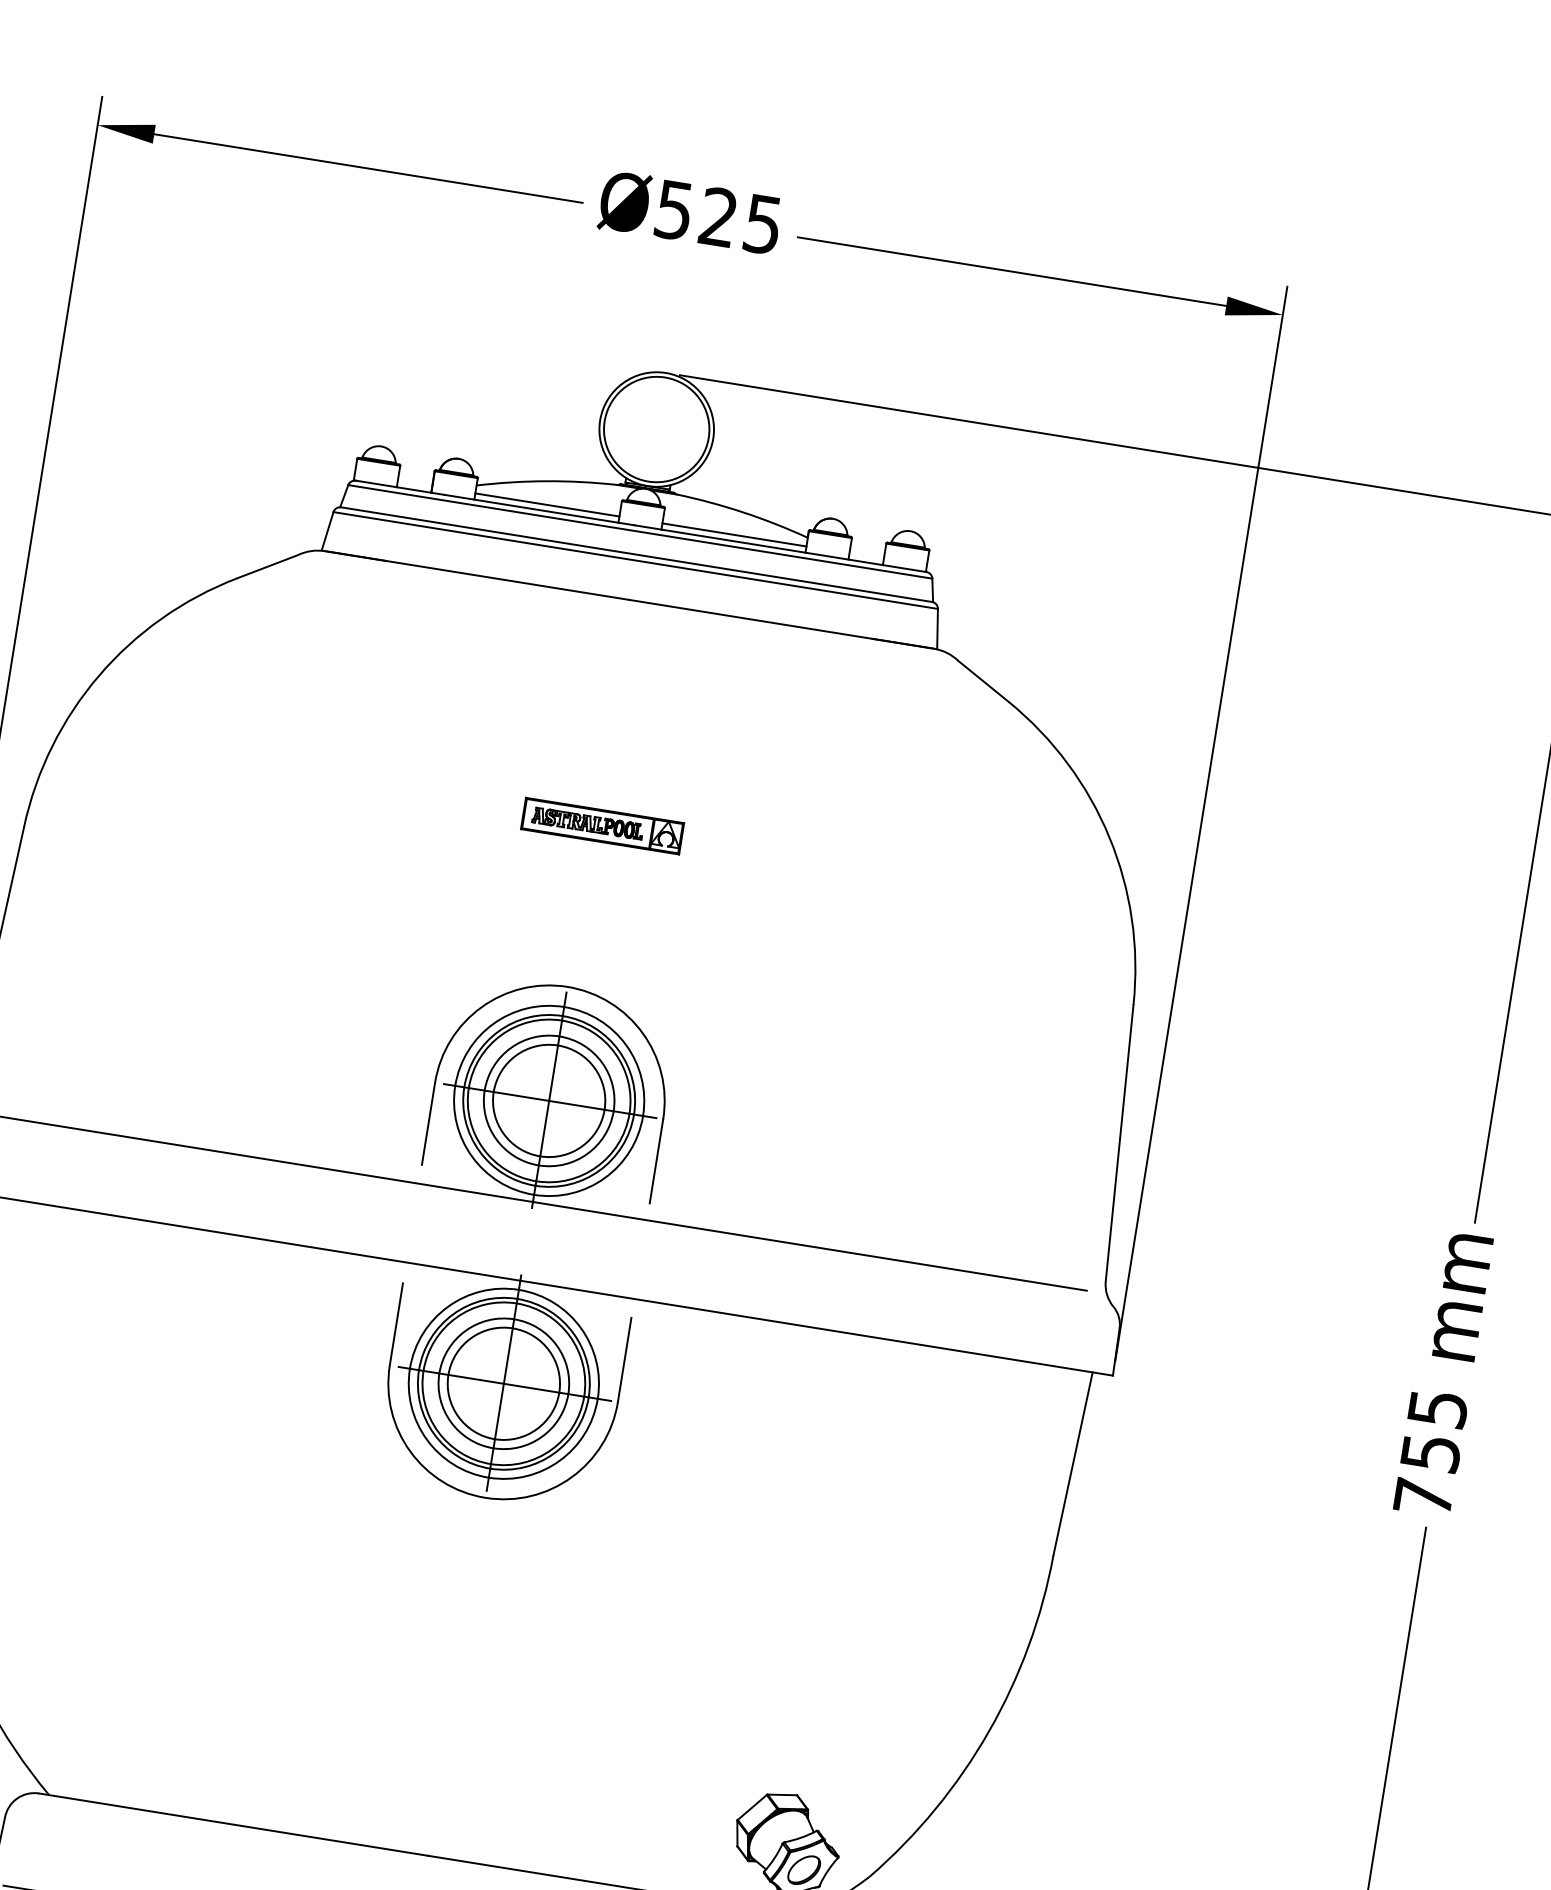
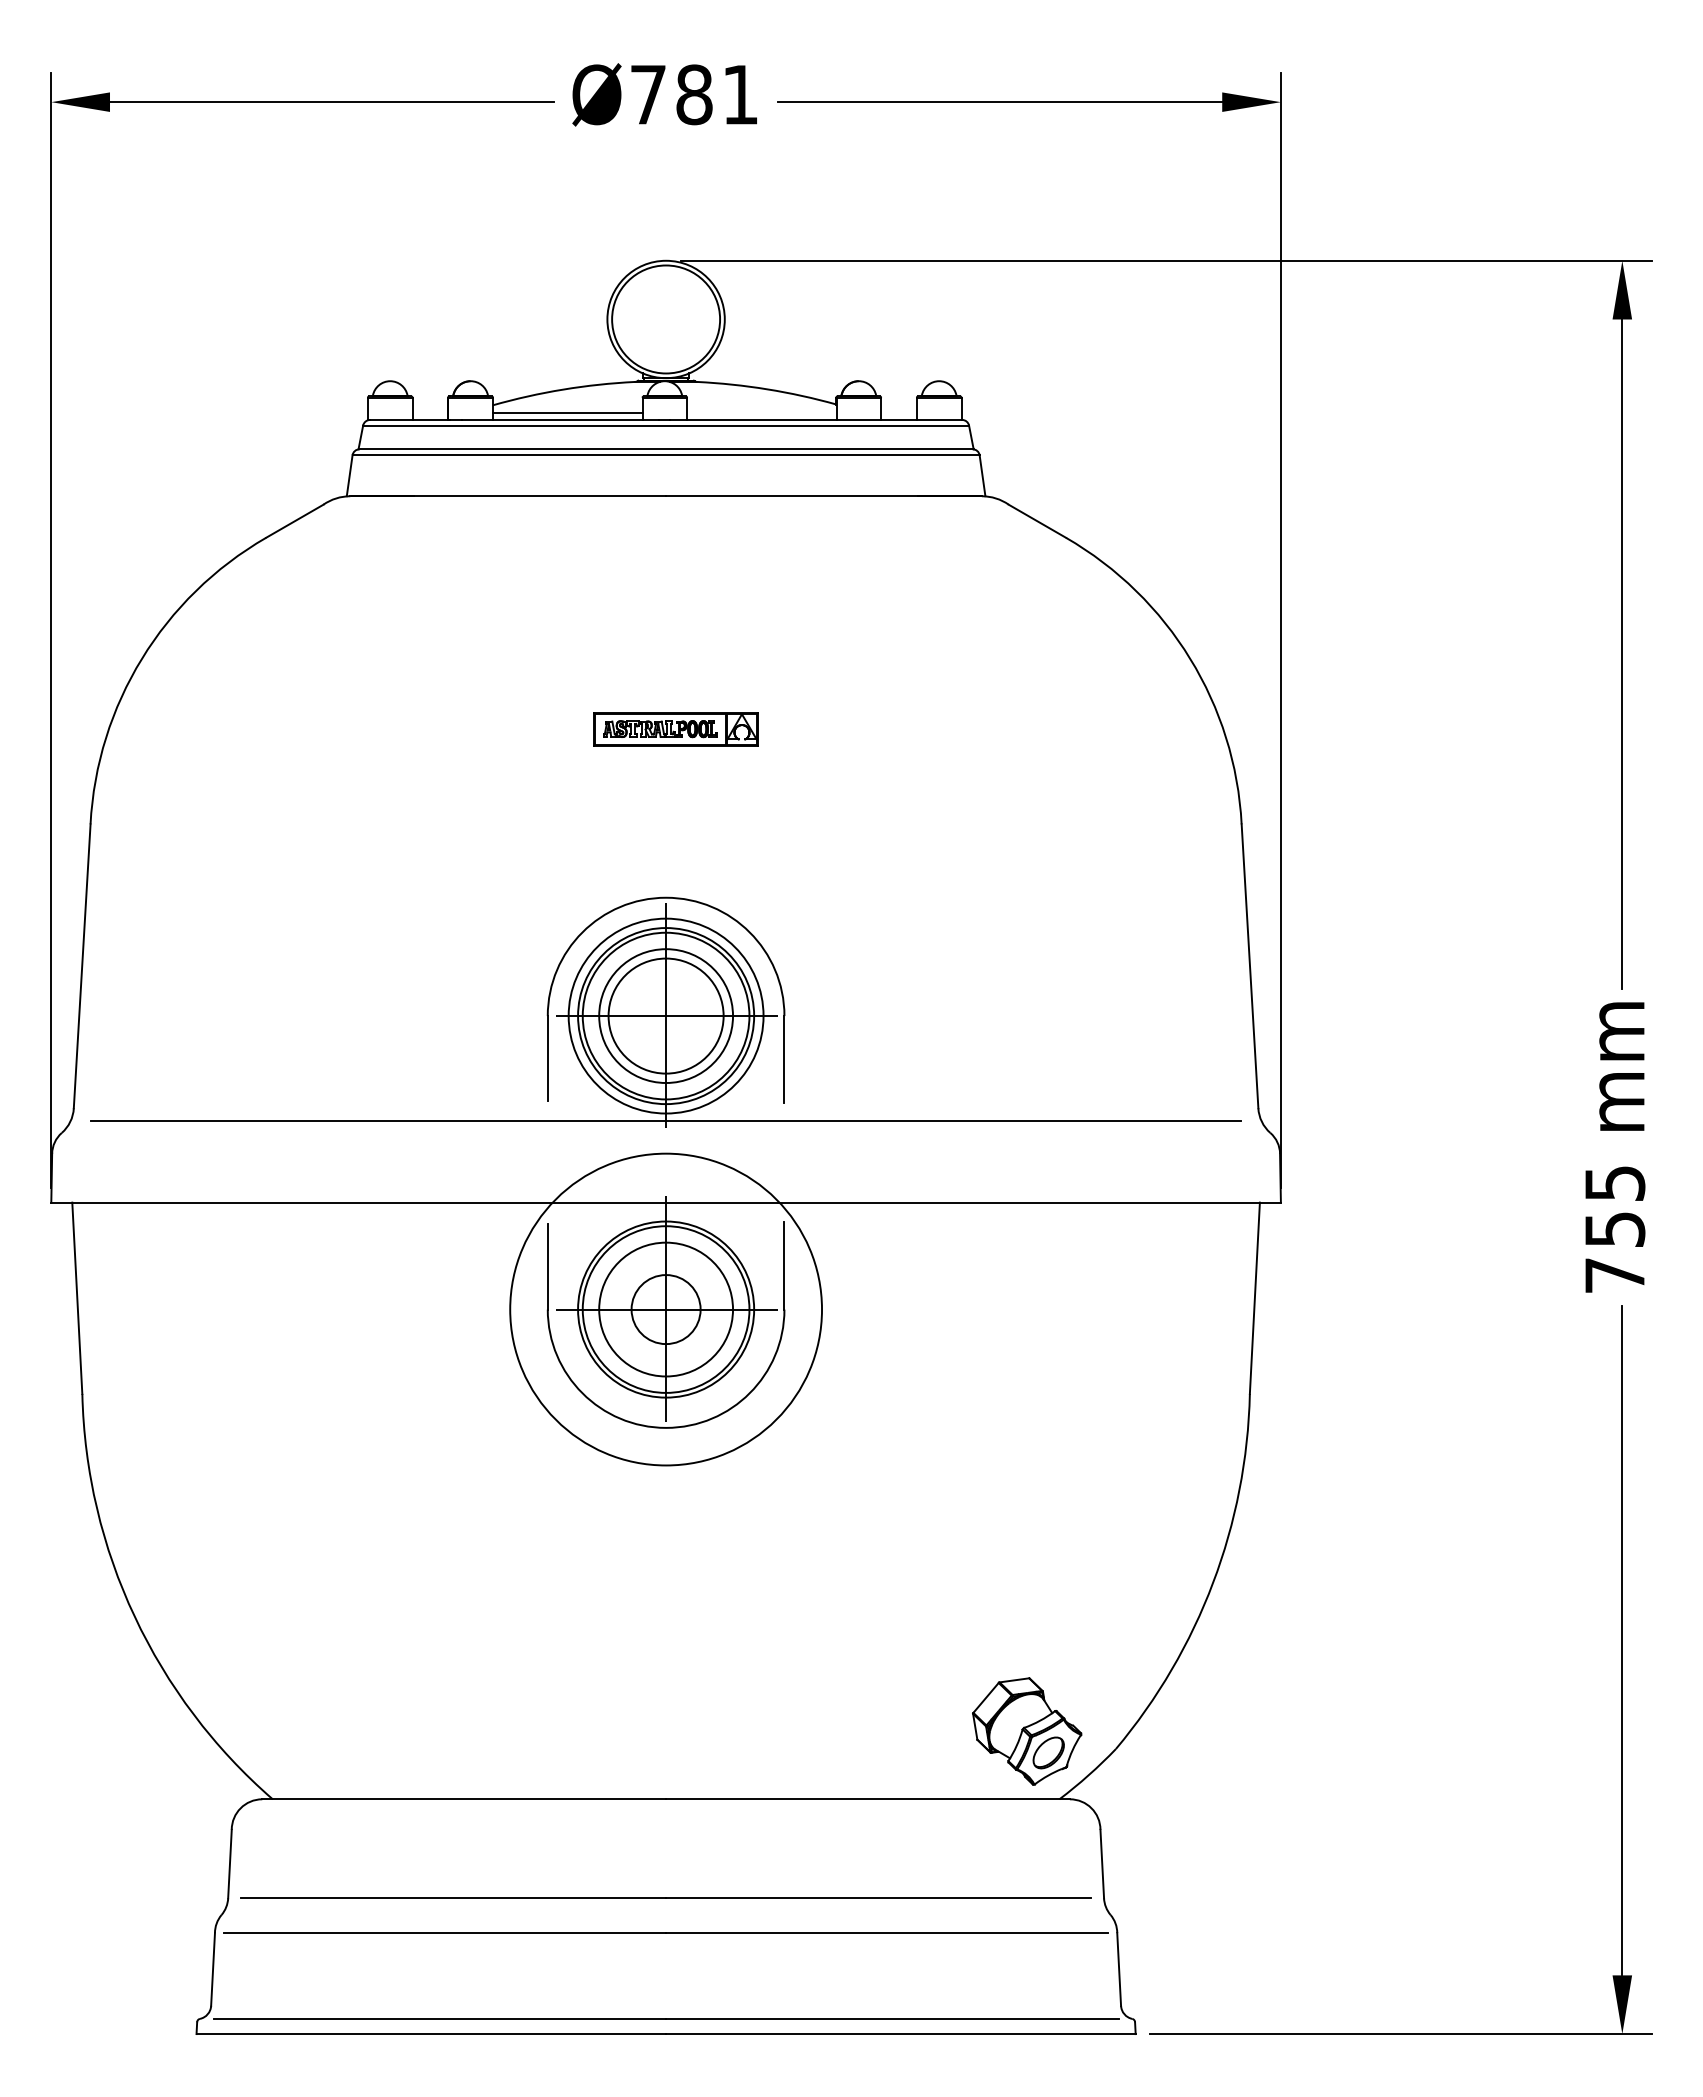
text: (718, 217) -> (694, 94), Ø525 -> Ø781
line: (734, 534) -> (761, 413), removed
circle: (503, 1383) -> (665, 1309), size x0.6
circle: (503, 1383) -> (665, 1309), size x1.6

